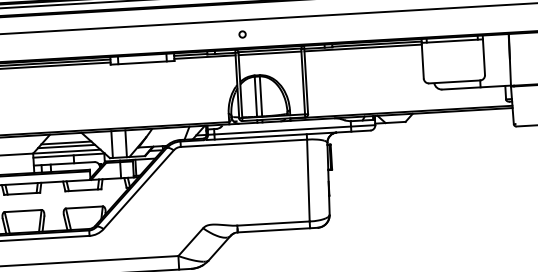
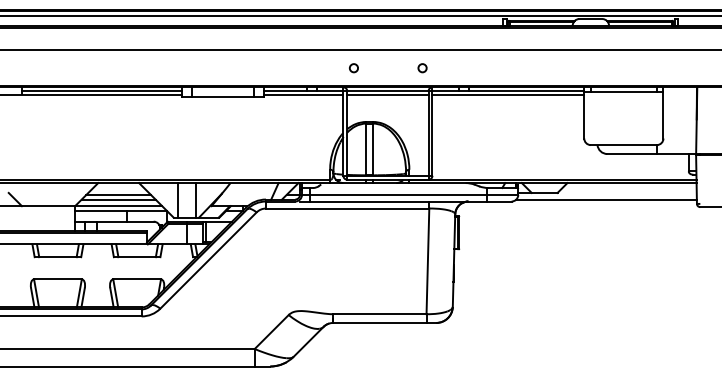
circle: (295, 31) -> (422, 68), added
line: (443, 124) -> (606, 199), added

